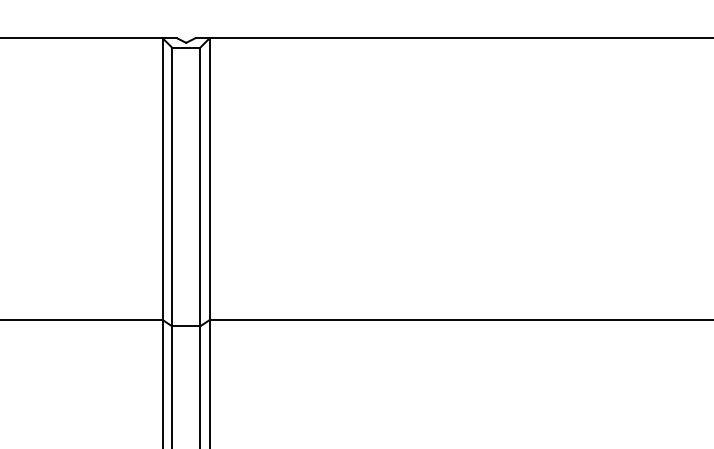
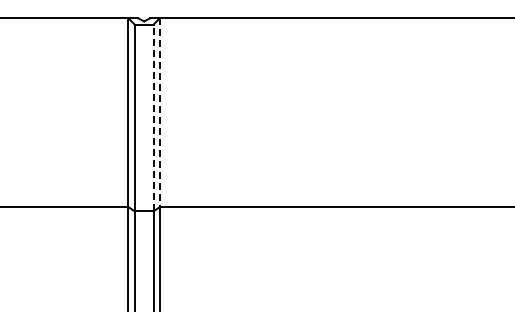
line: (209, 180) -> (159, 113), solid -> dashed
line: (200, 186) -> (153, 117), solid -> dashed

